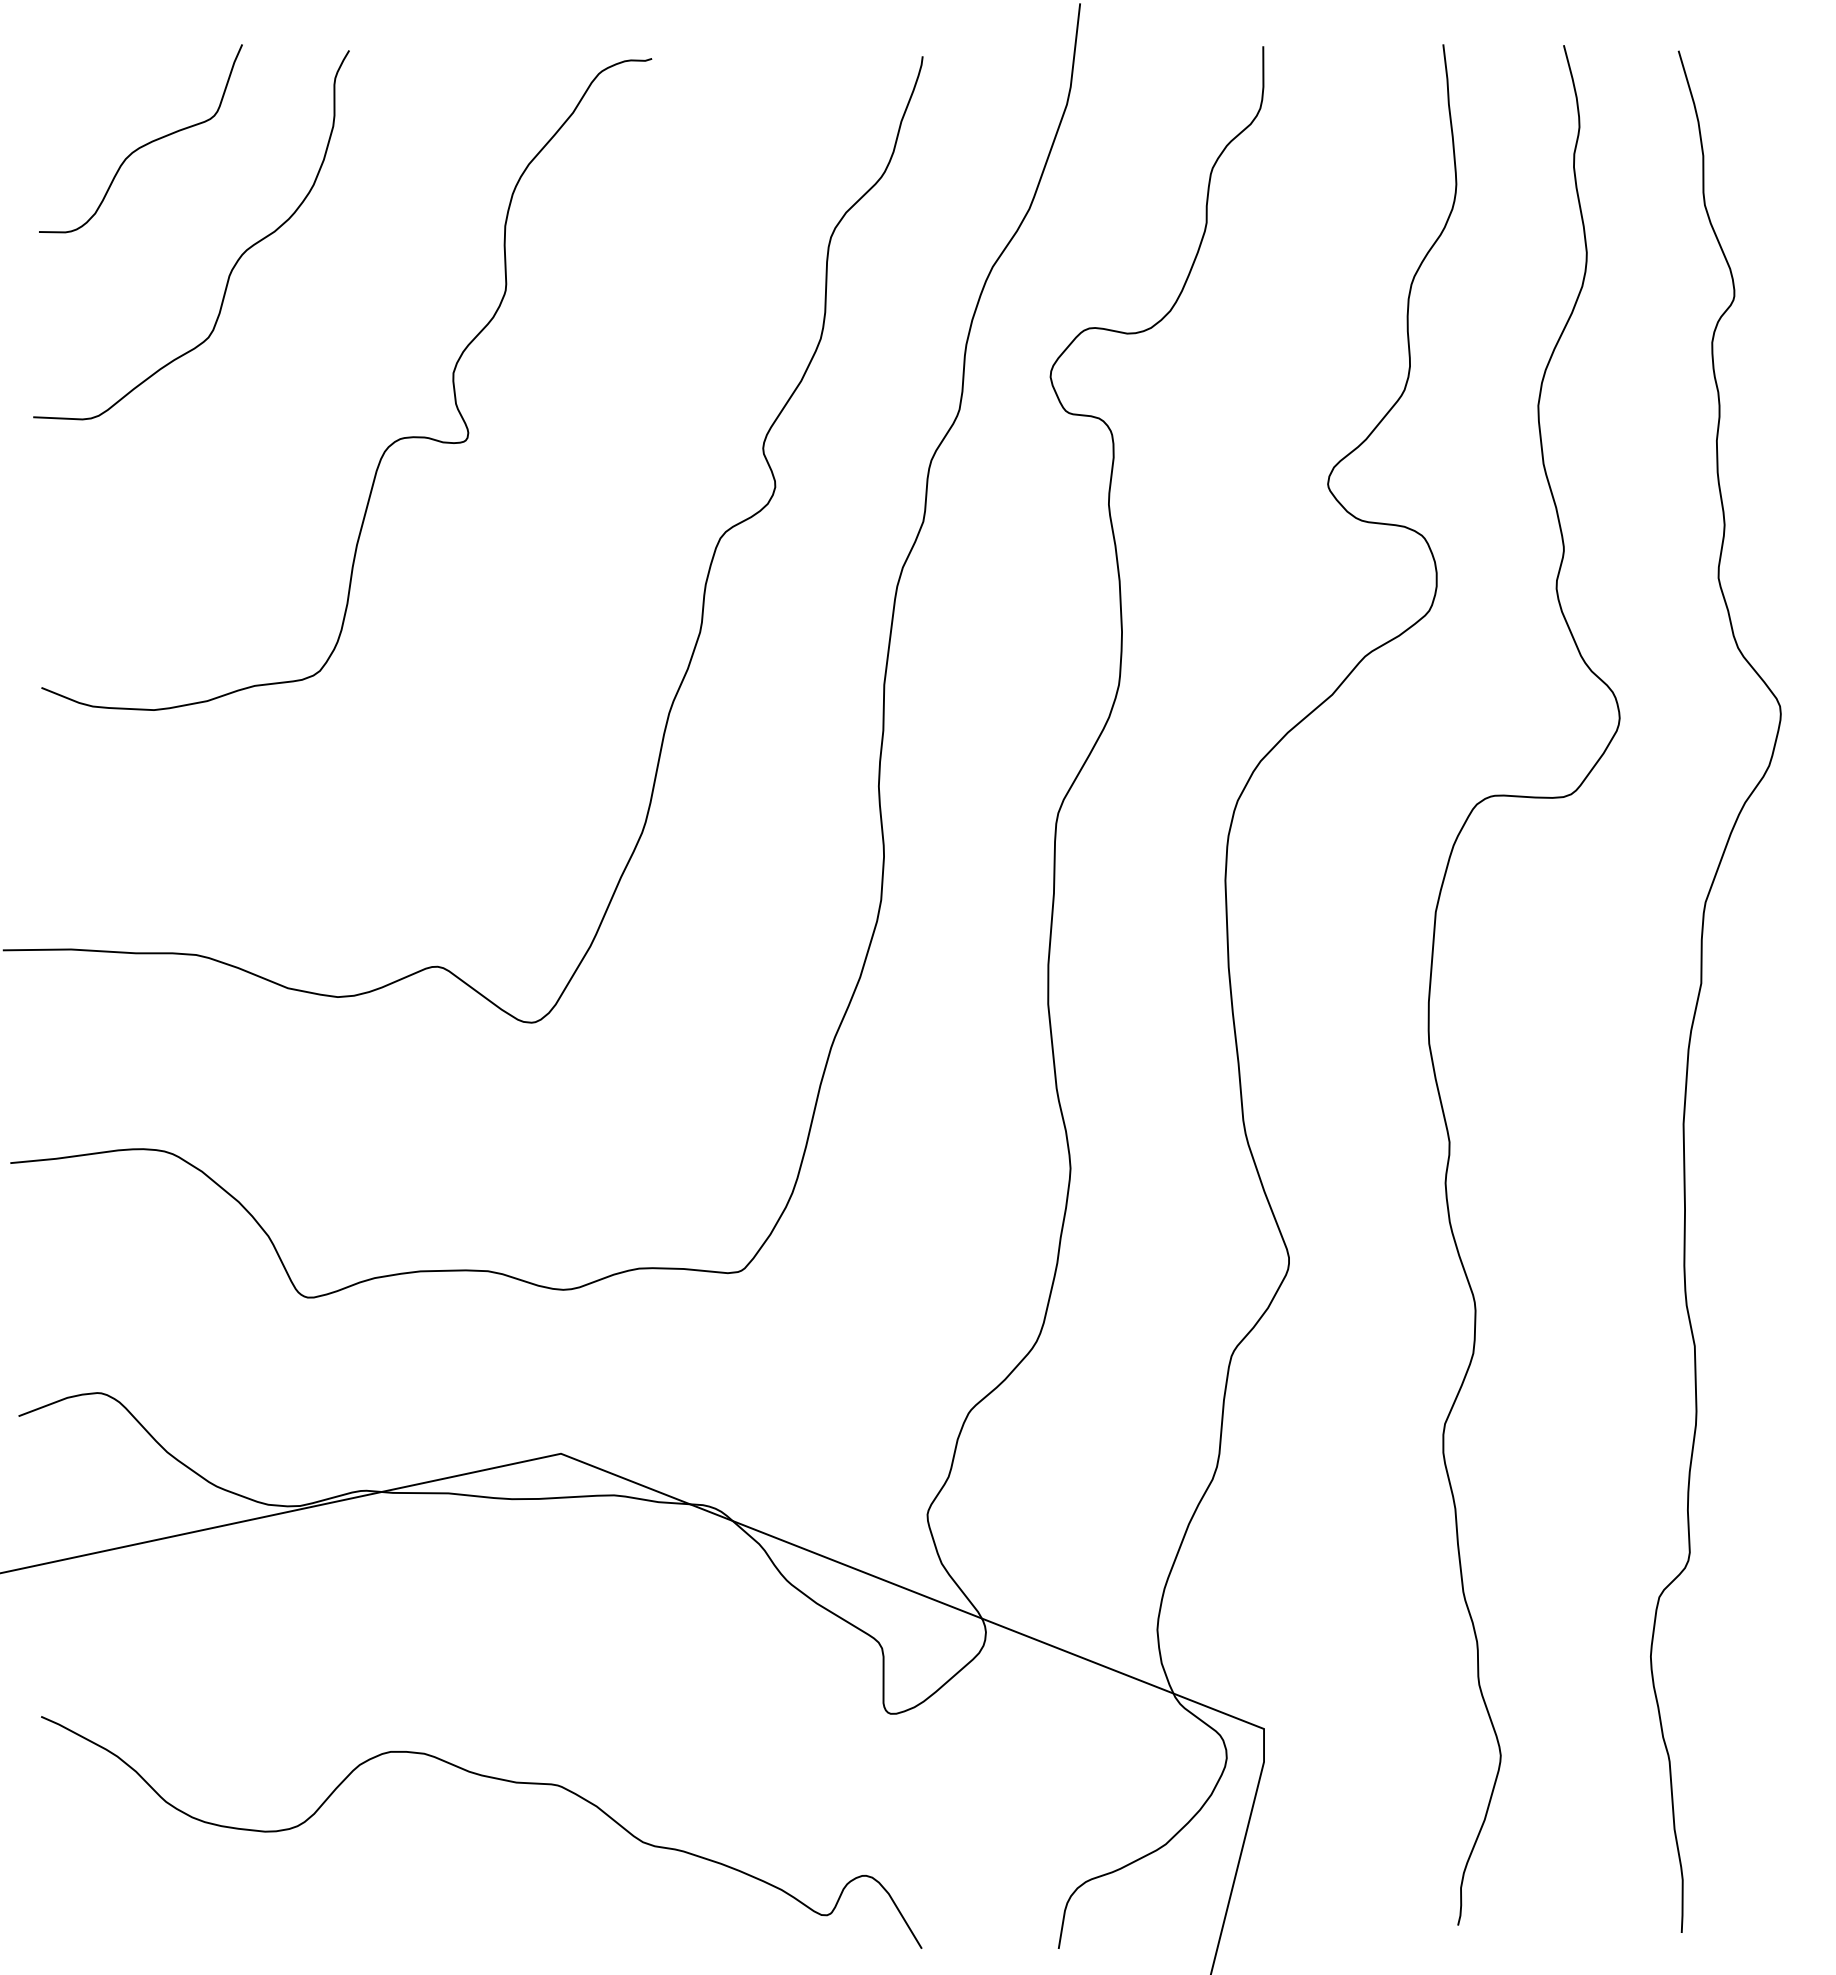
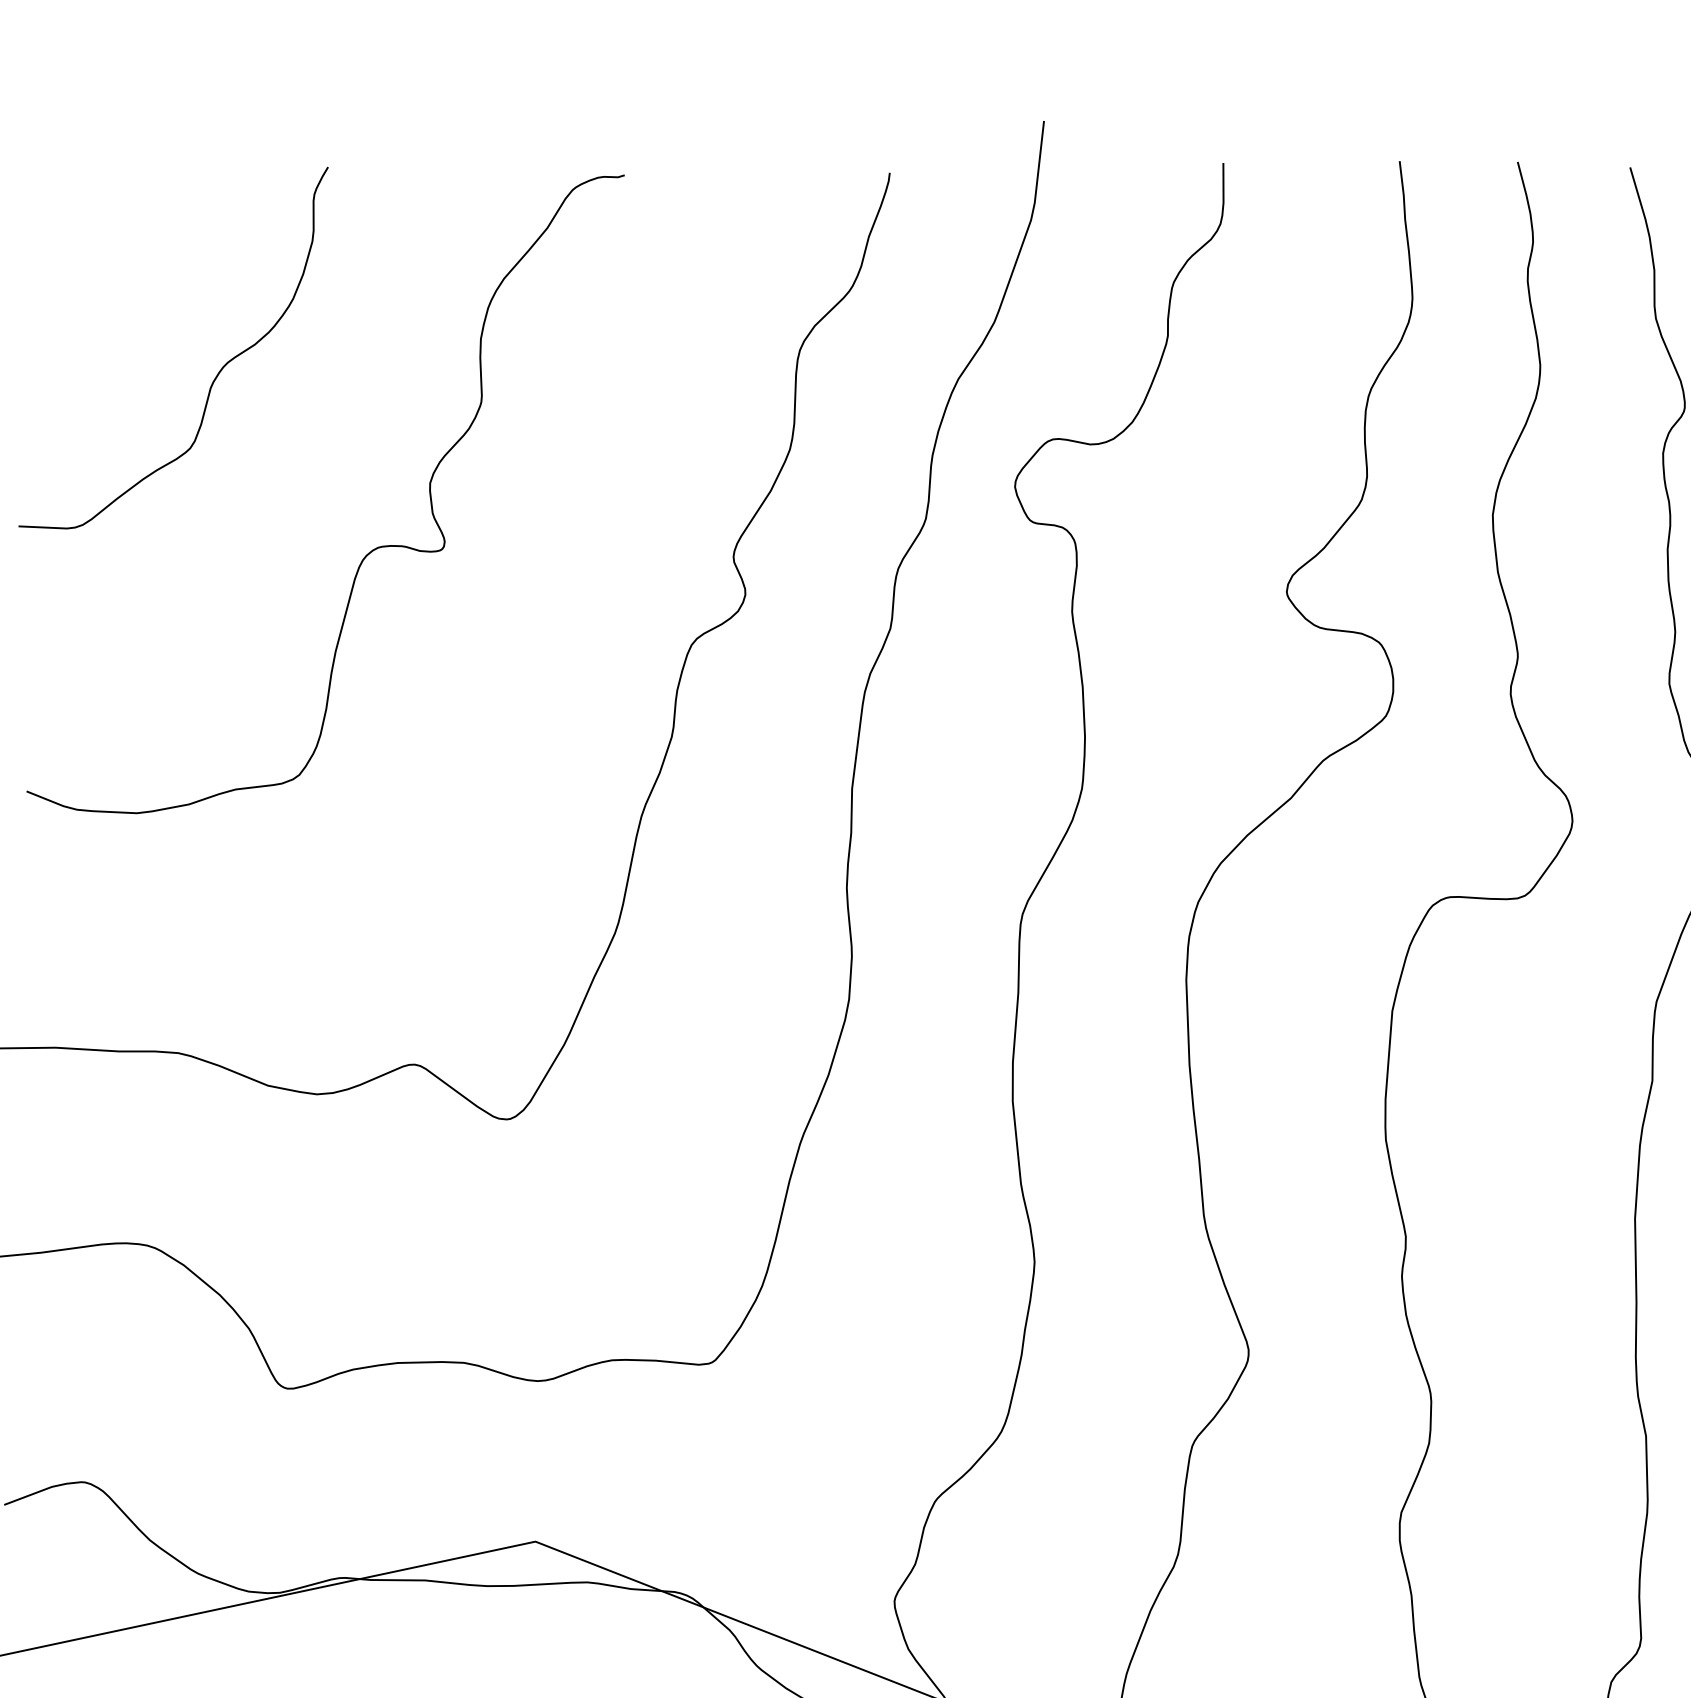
curve: (144, 144) -> (127, 259), removed

